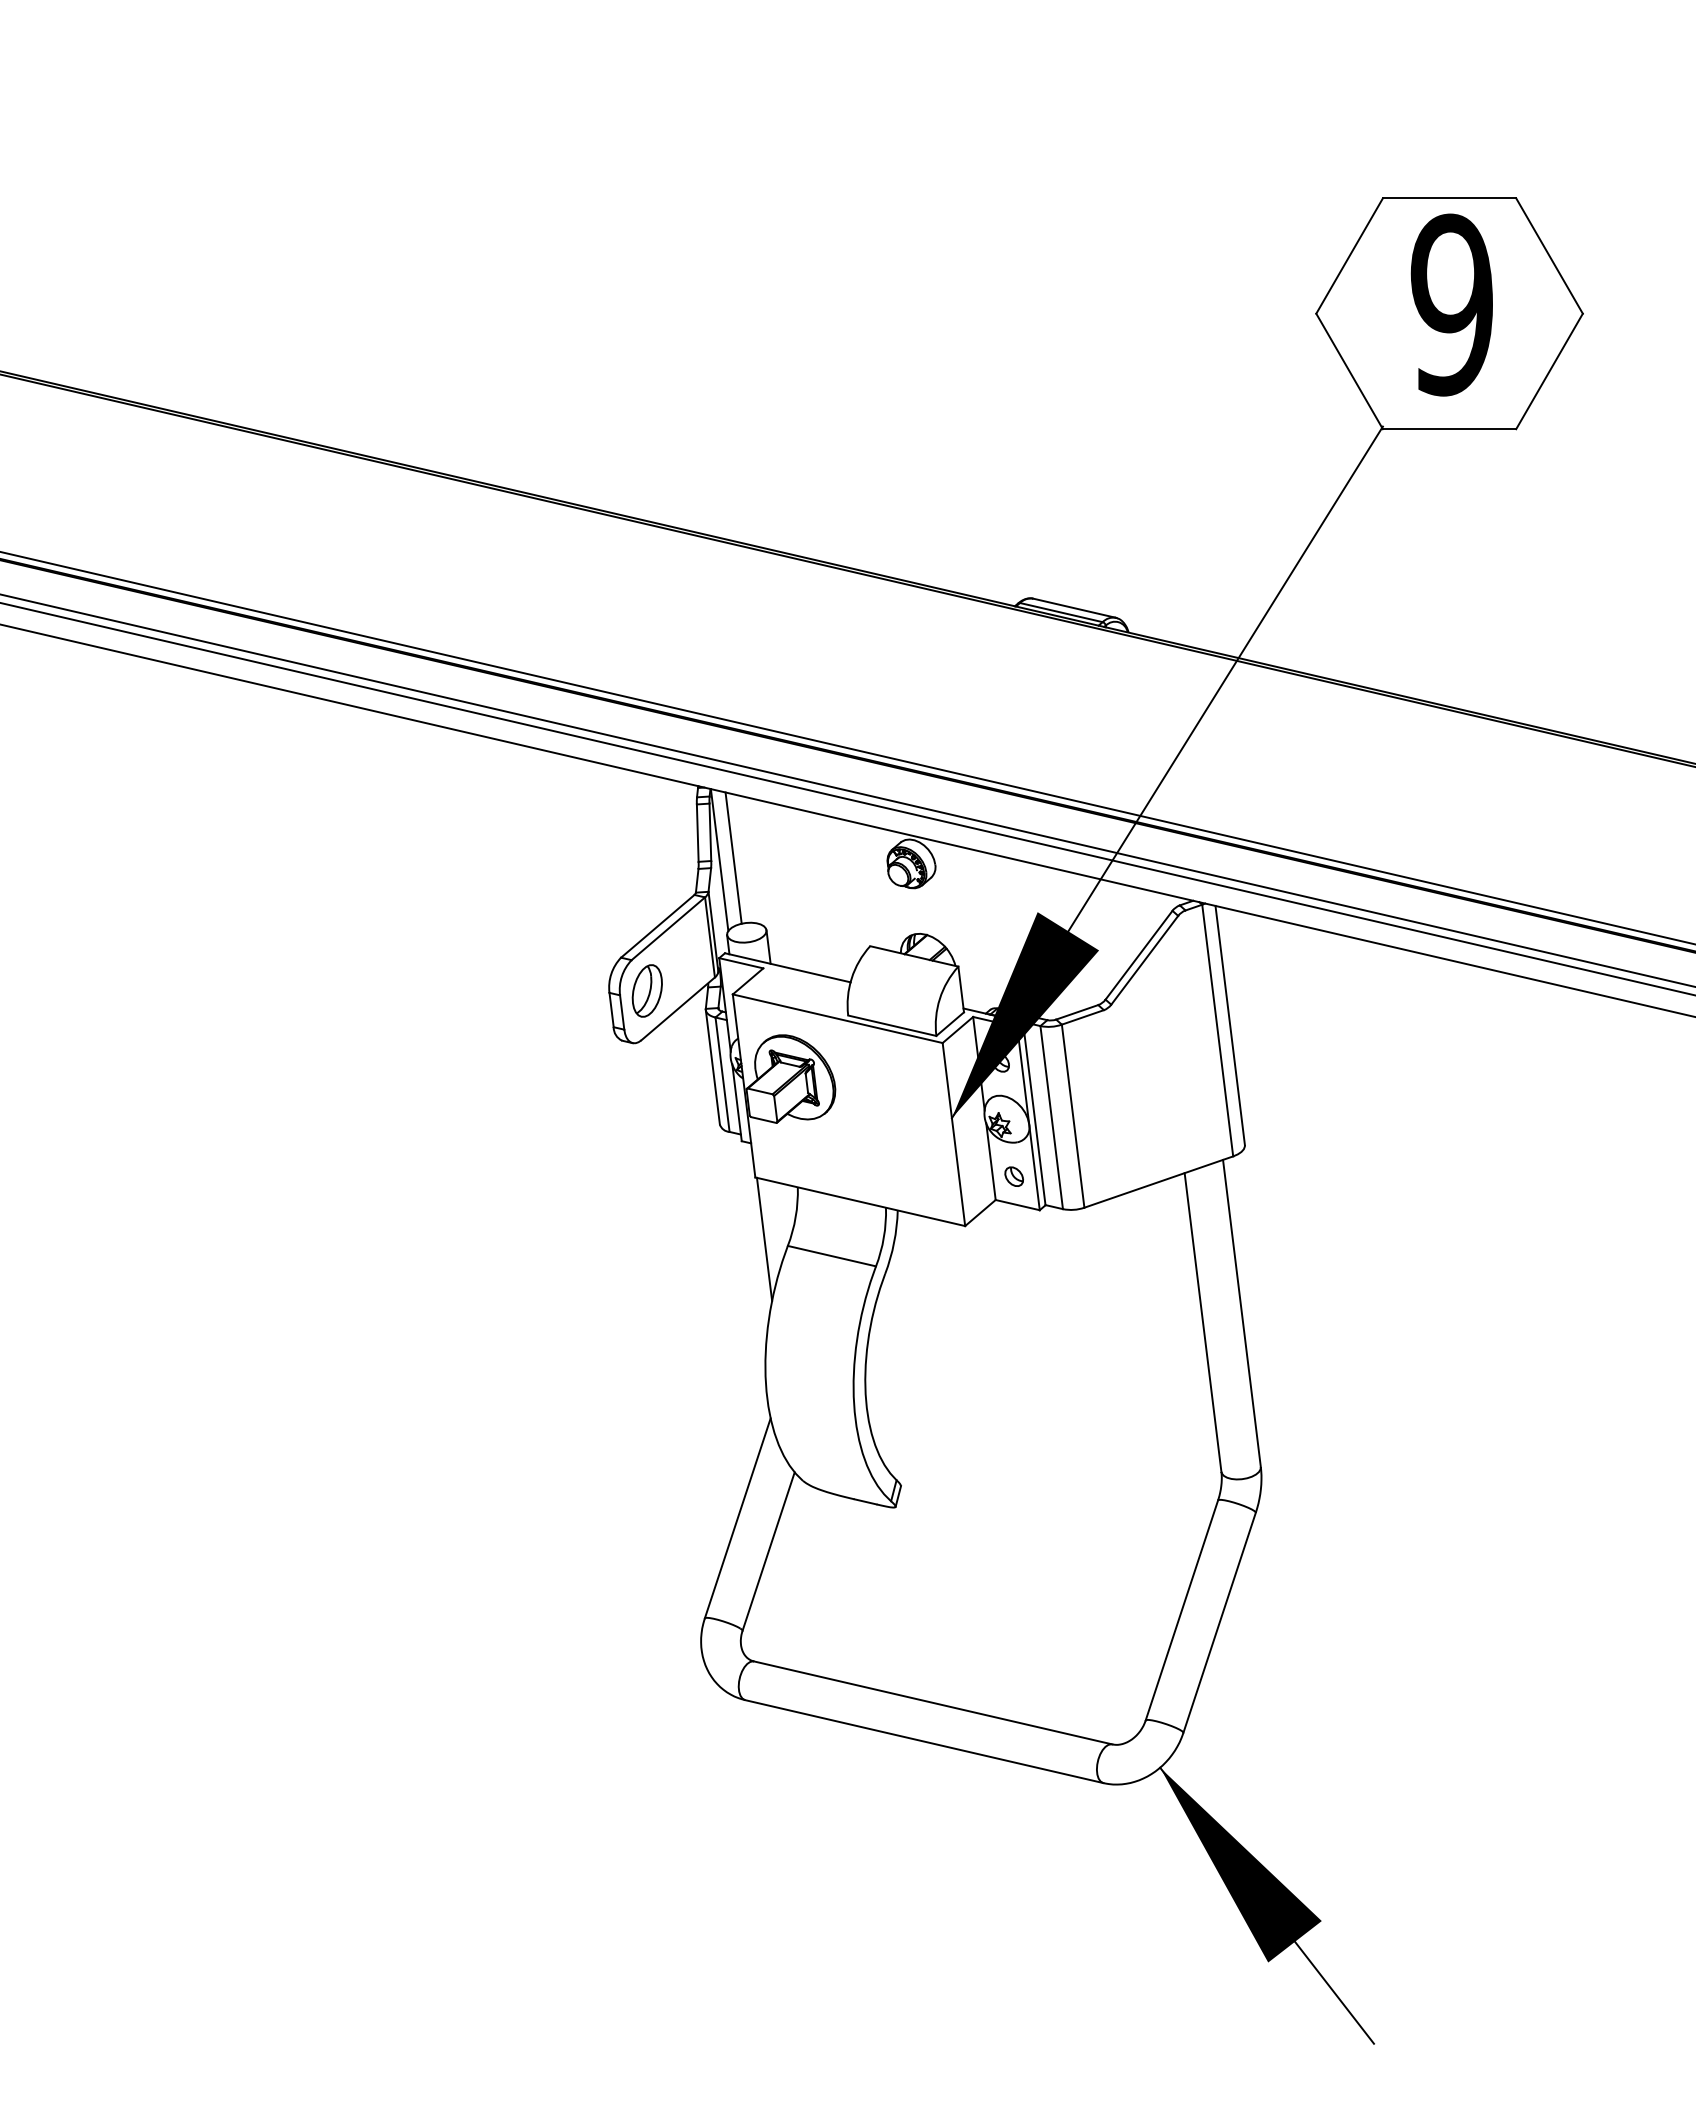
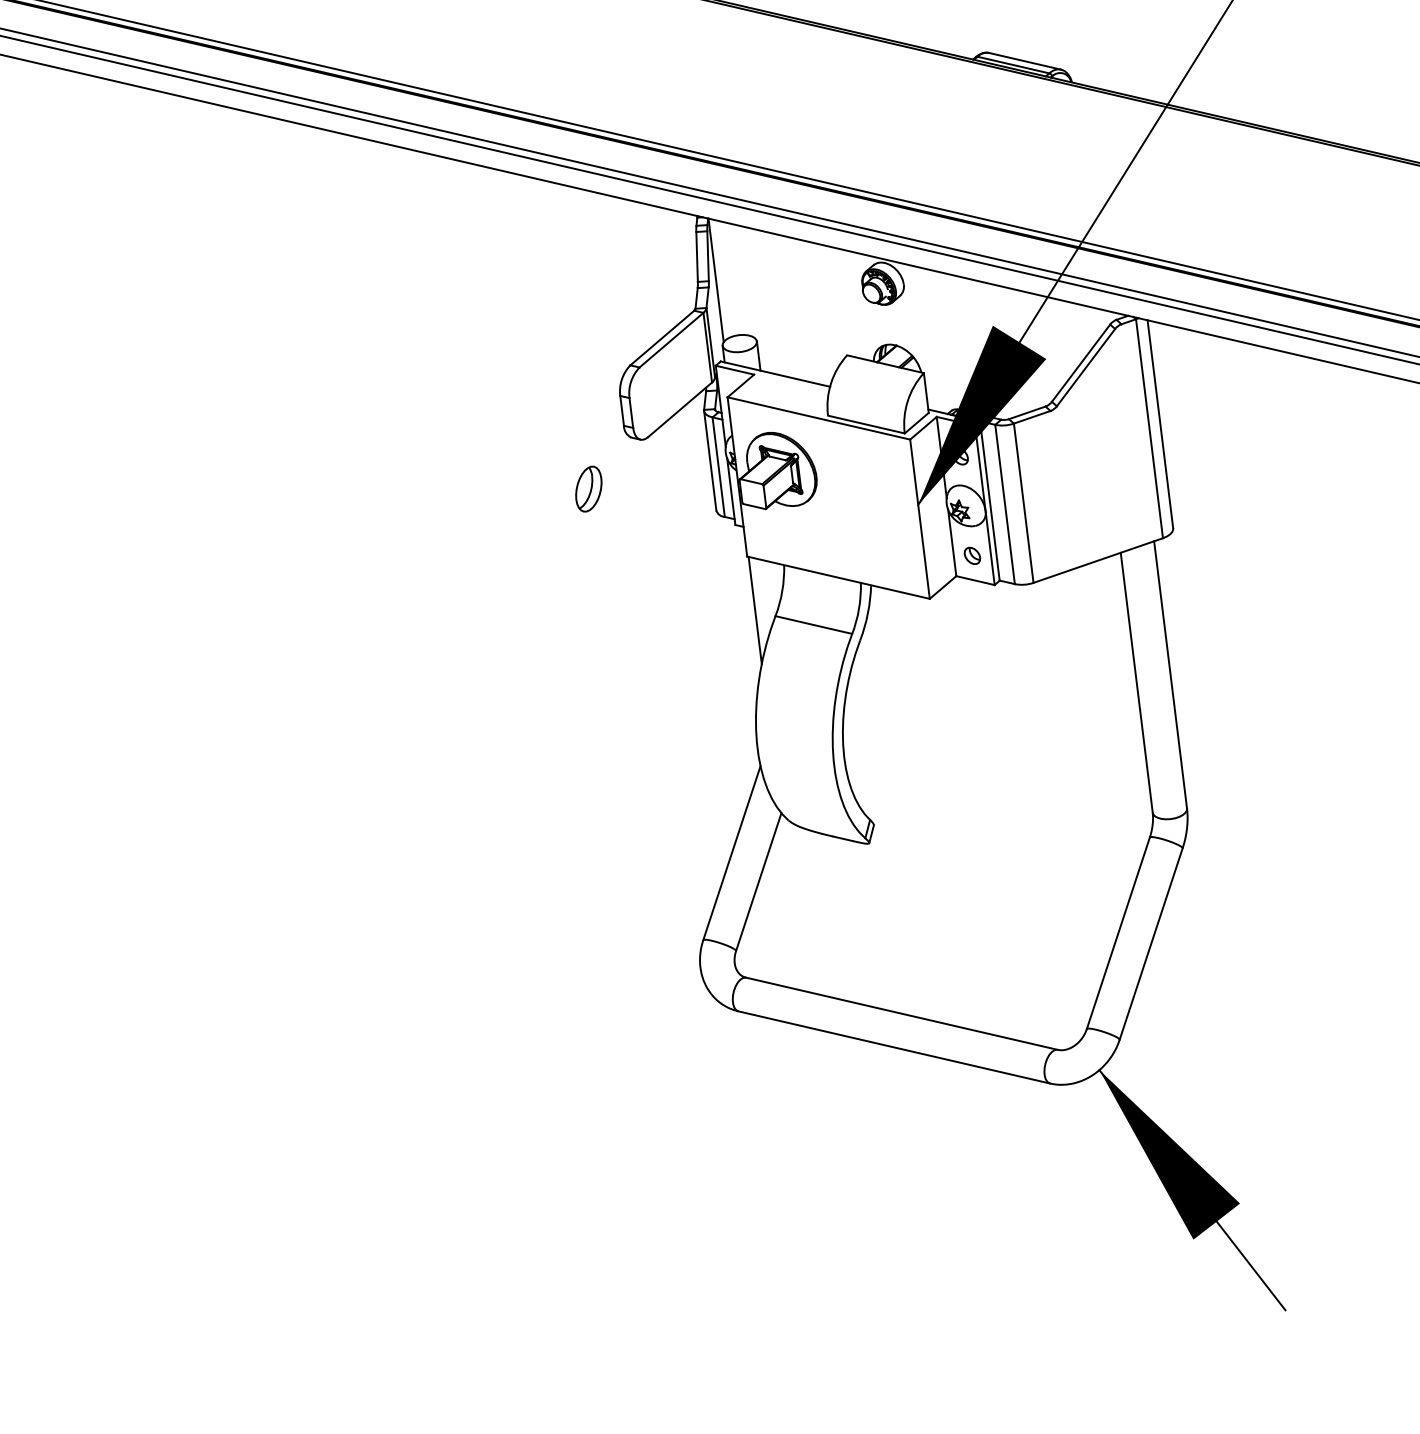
line: (733, 857) -> (728, 278), removed
part: (646, 990) -> (588, 488), moved

